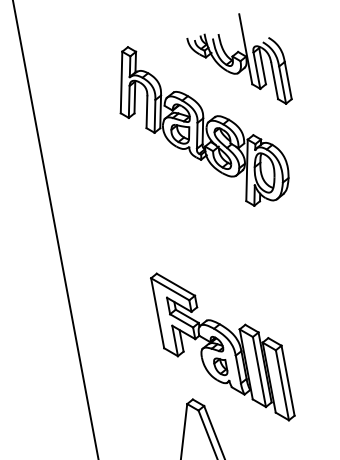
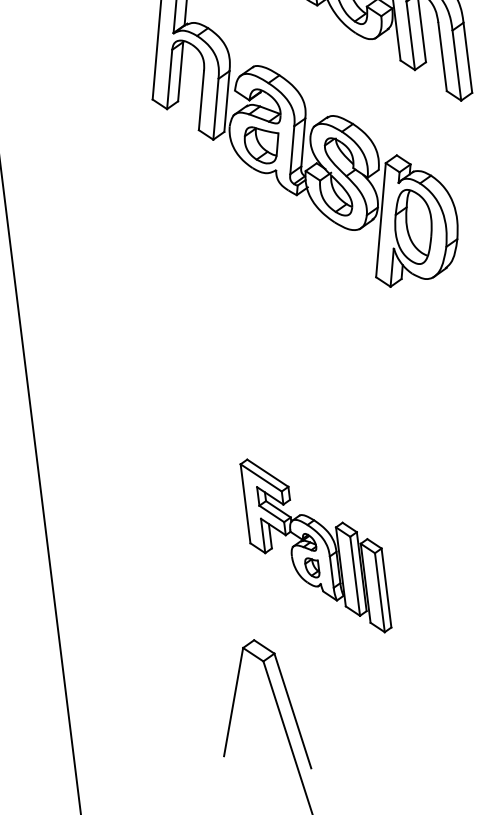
part: (222, 346) -> (315, 544), size x0.6

